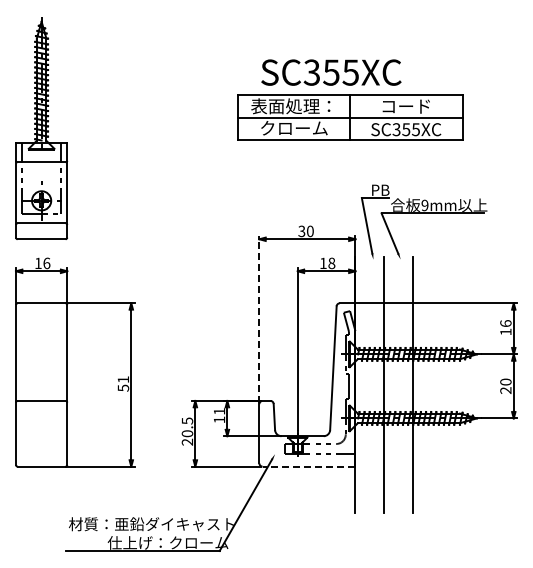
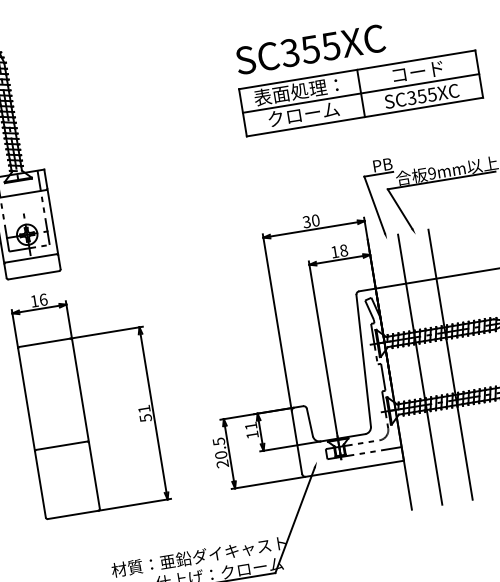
part: (350, 117) -> (361, 93), moved
line: (259, 318) -> (277, 321), dashed -> solid
line: (308, 466) -> (354, 468), dashed -> solid

